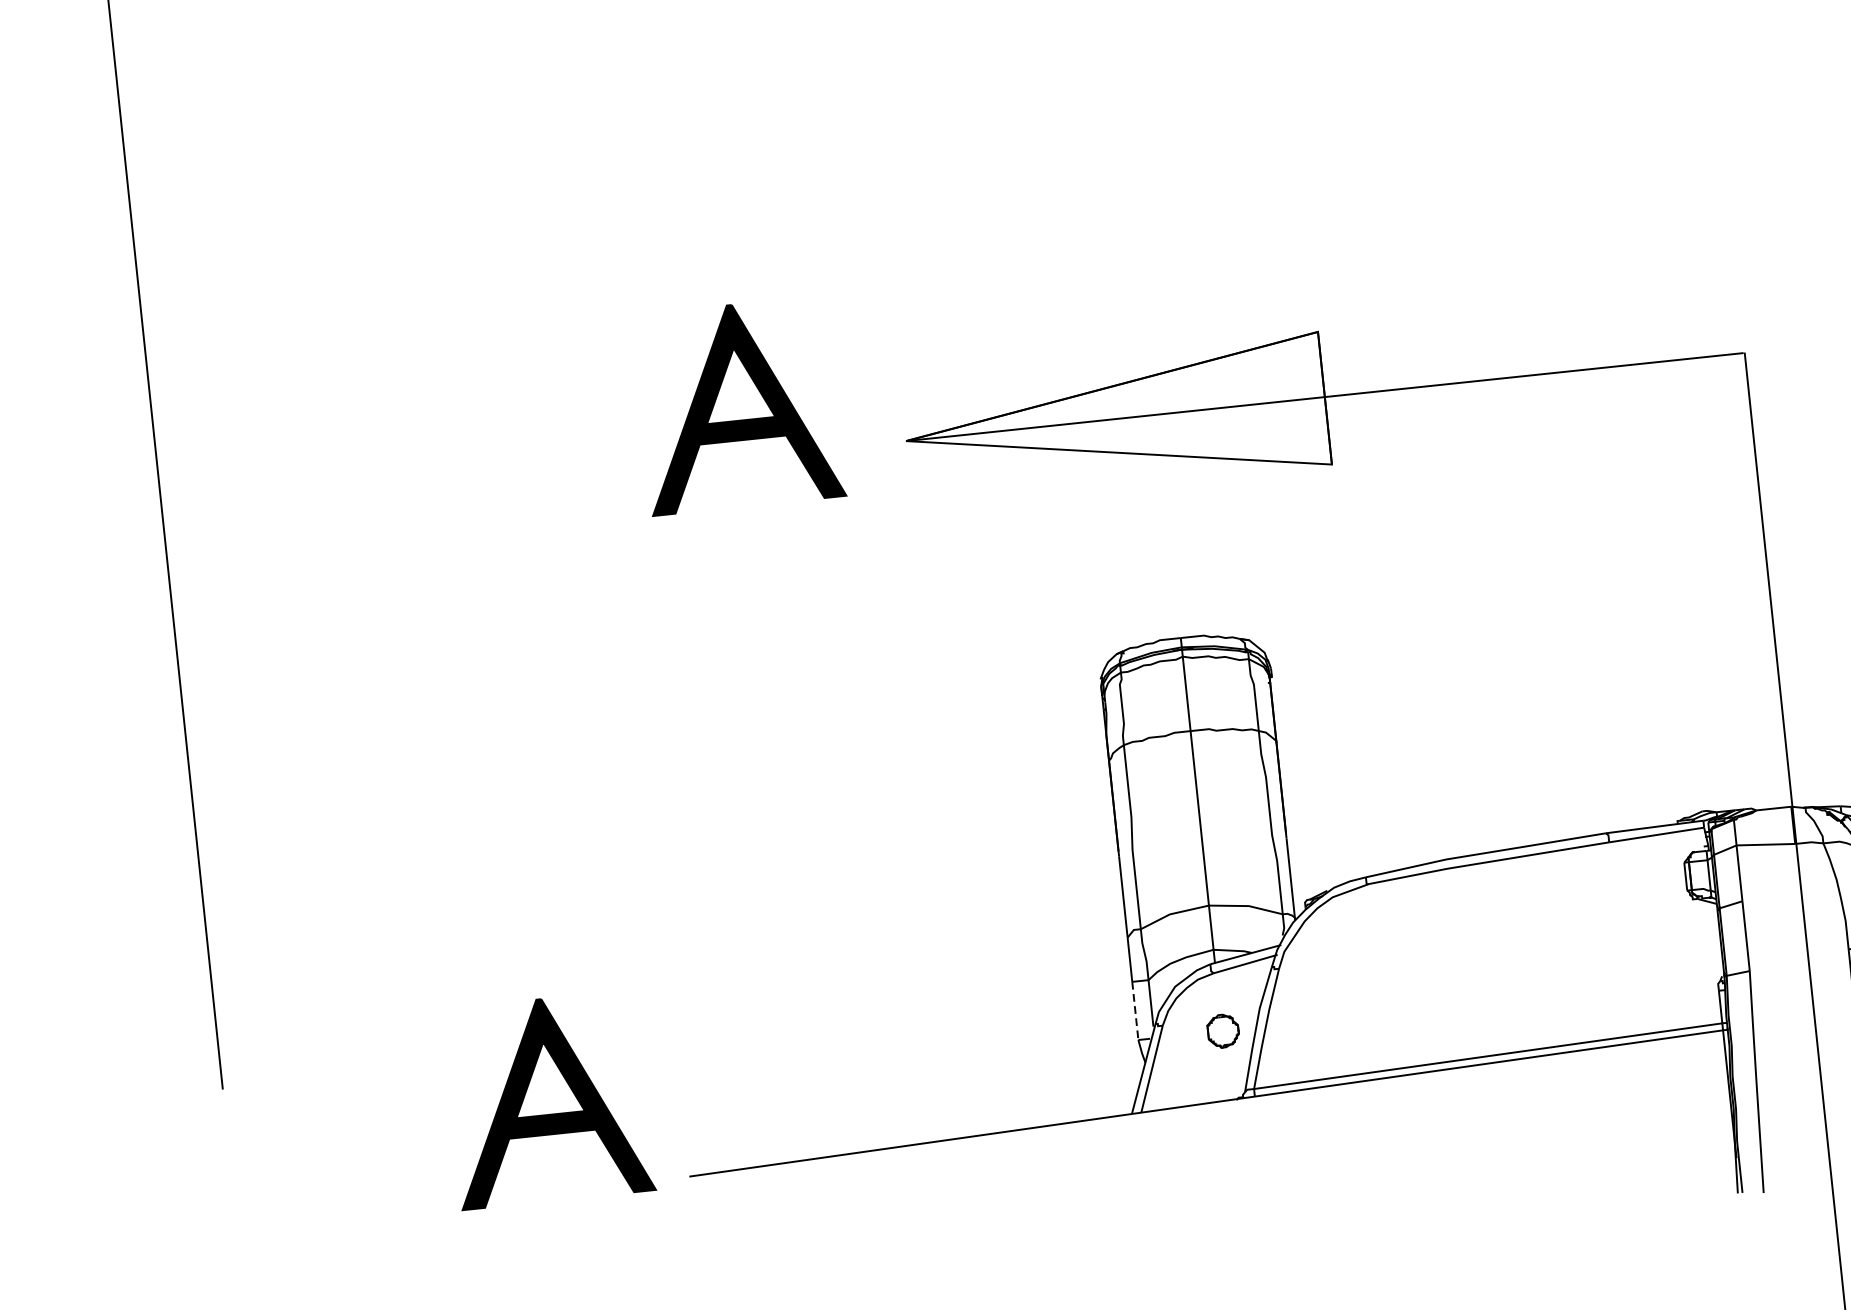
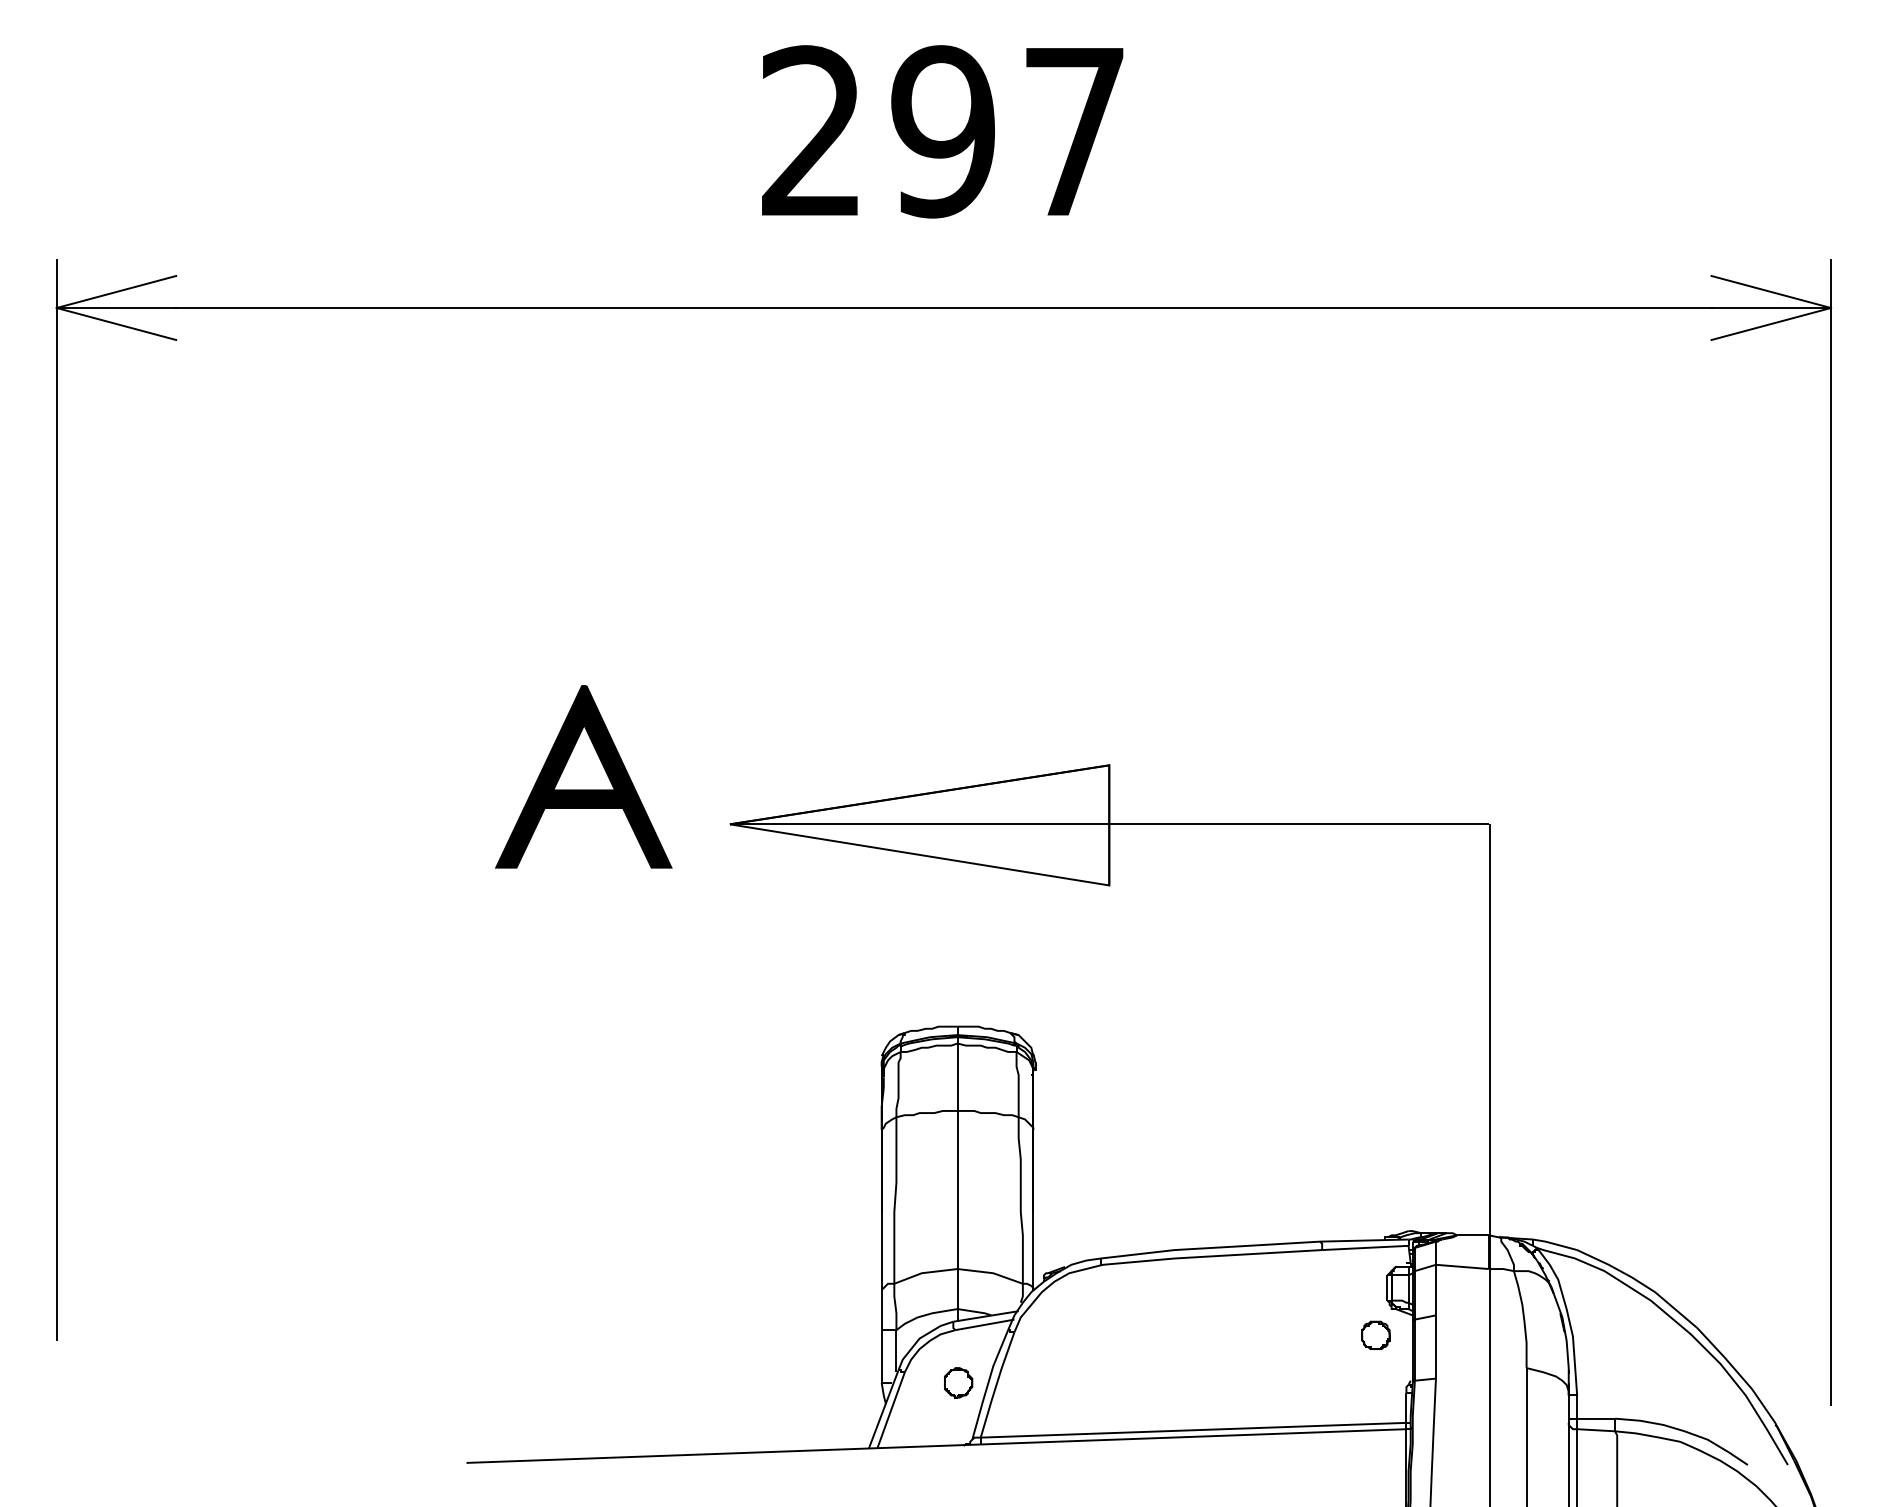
part: (1677, 929) -> (1375, 1334), added
line: (1135, 1010) -> (881, 1356), dashed -> solid
part: (548, 1099) -> (347, 1380), removed

